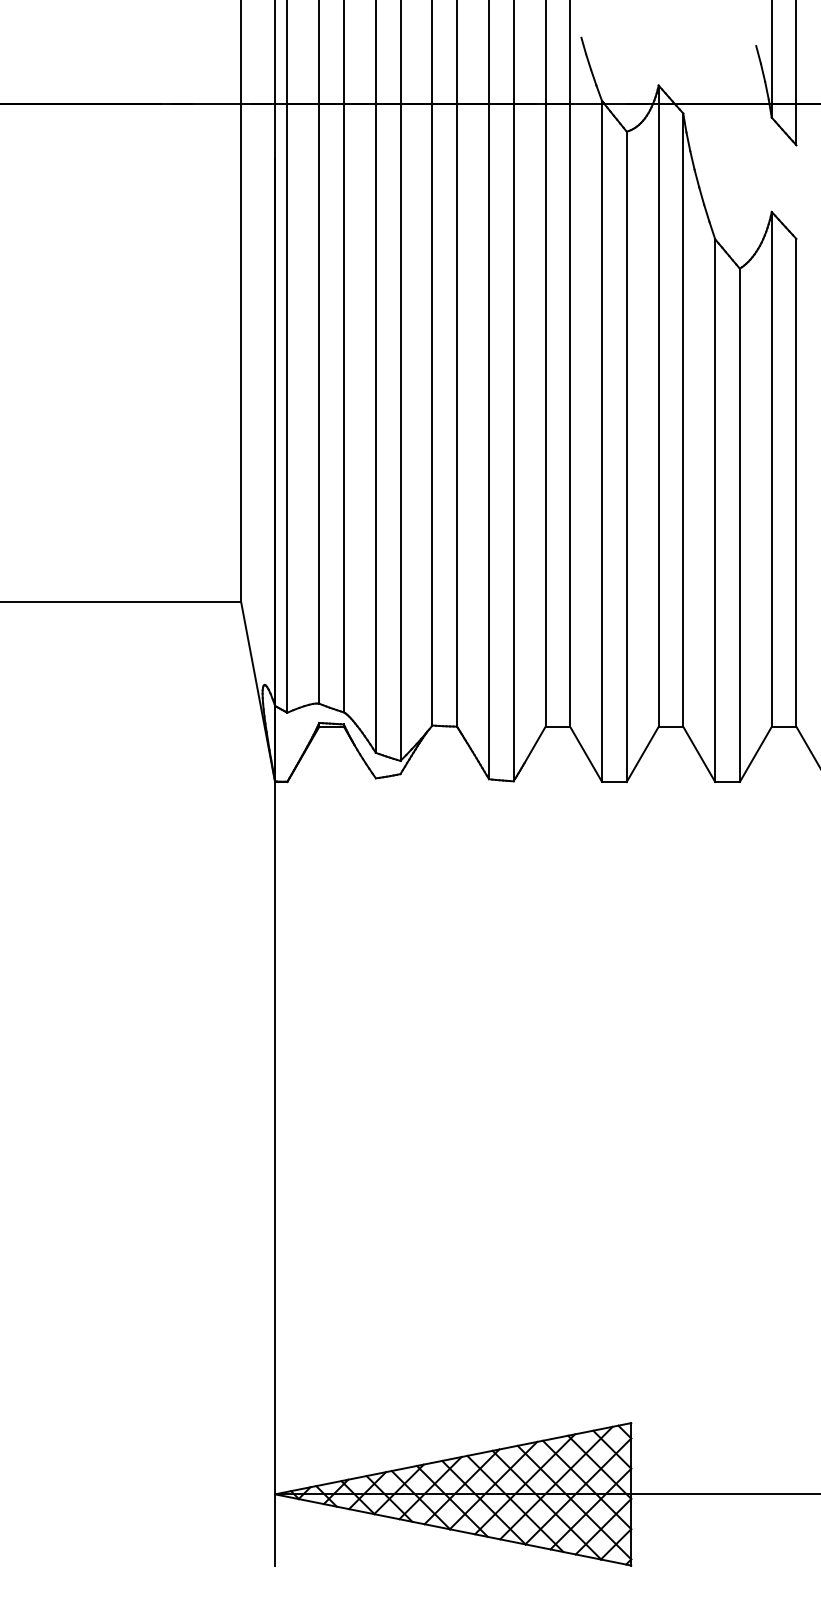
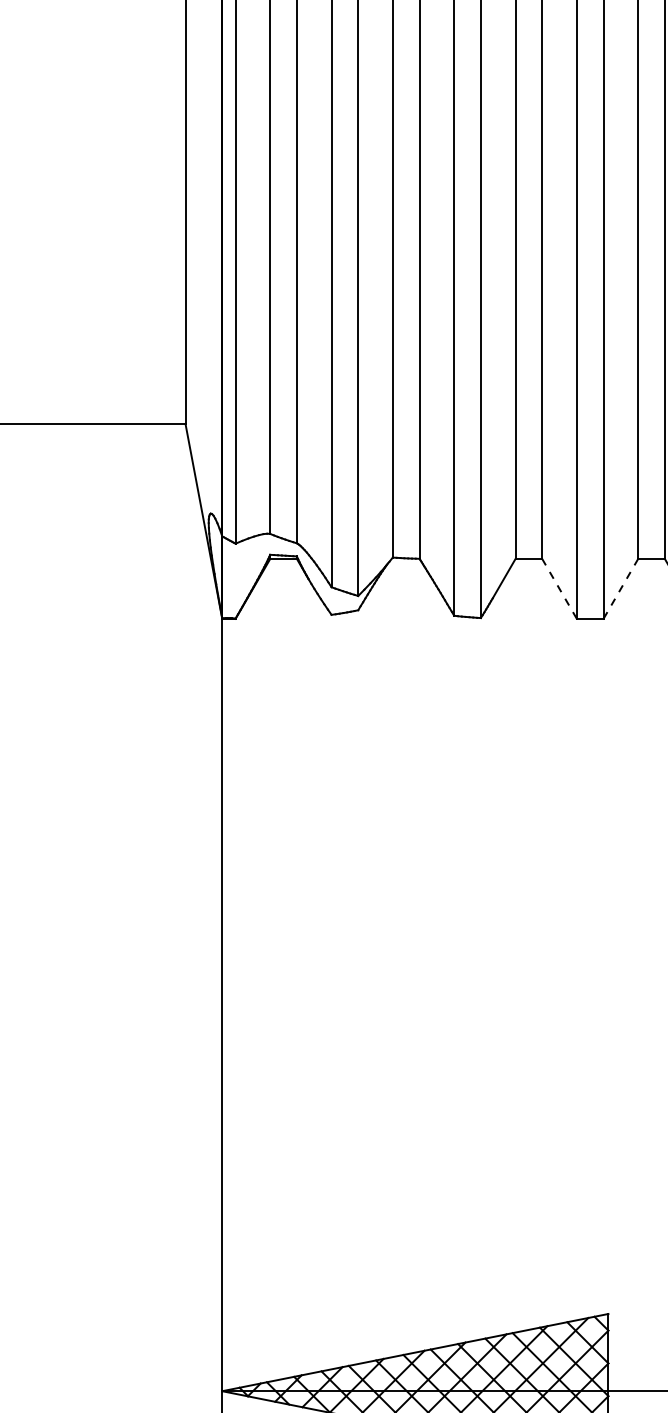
line: (586, 754) -> (559, 588), solid -> dashed
line: (642, 754) -> (620, 588), solid -> dashed

